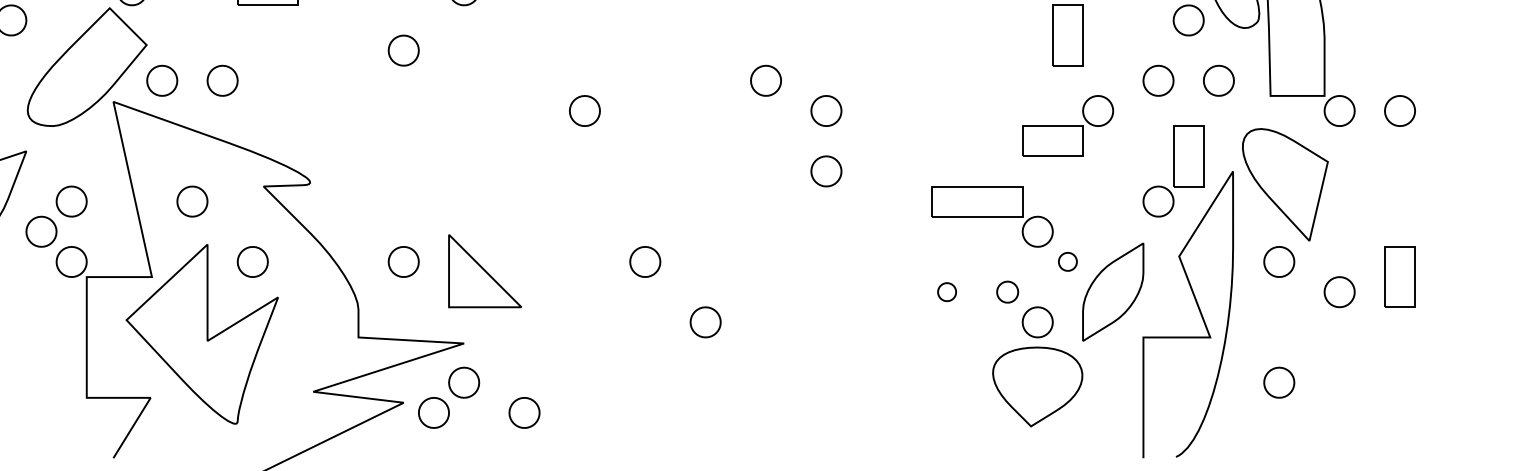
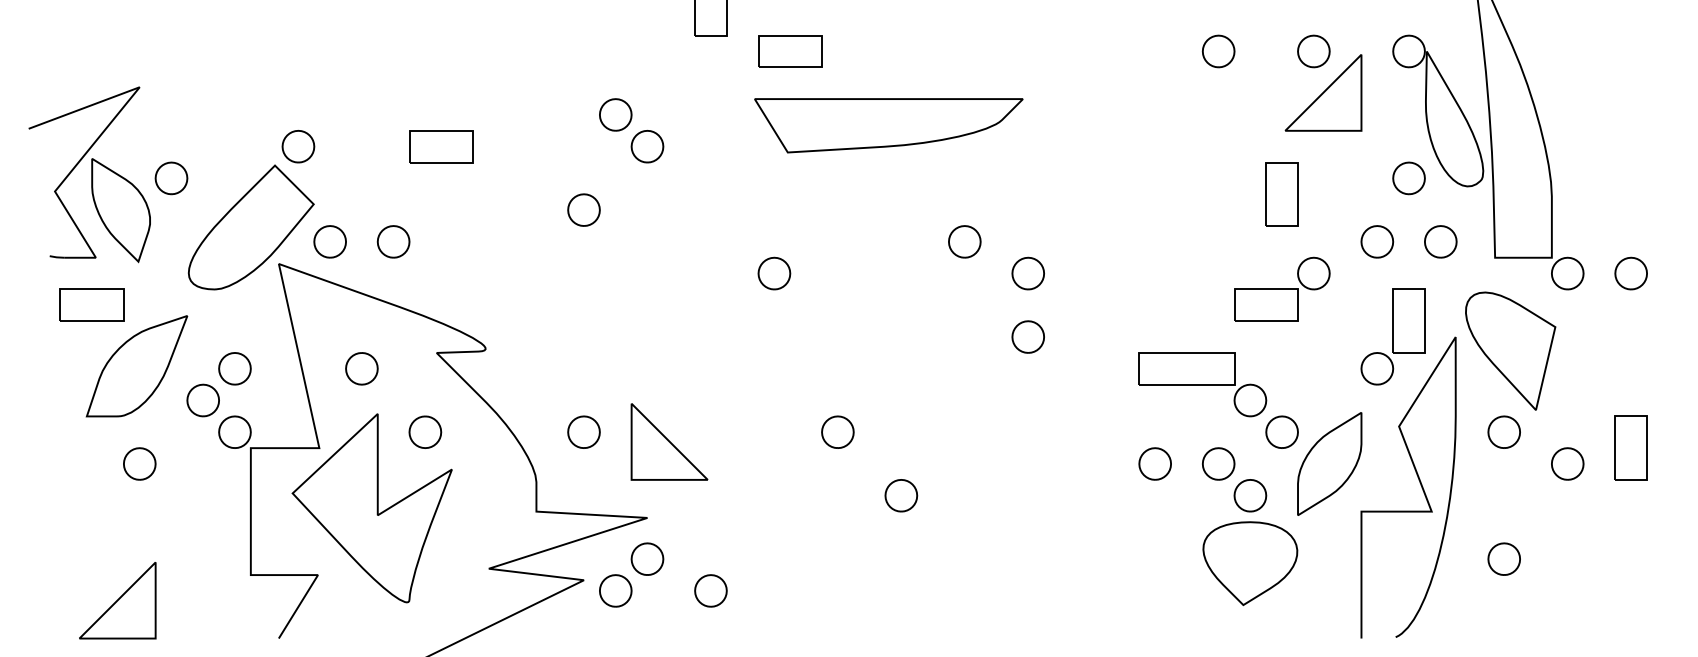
part: (1067, 261) -> (1281, 431), size x1.67
part: (946, 291) -> (1154, 463), size x1.67
part: (1007, 291) -> (1218, 463), size x1.43

